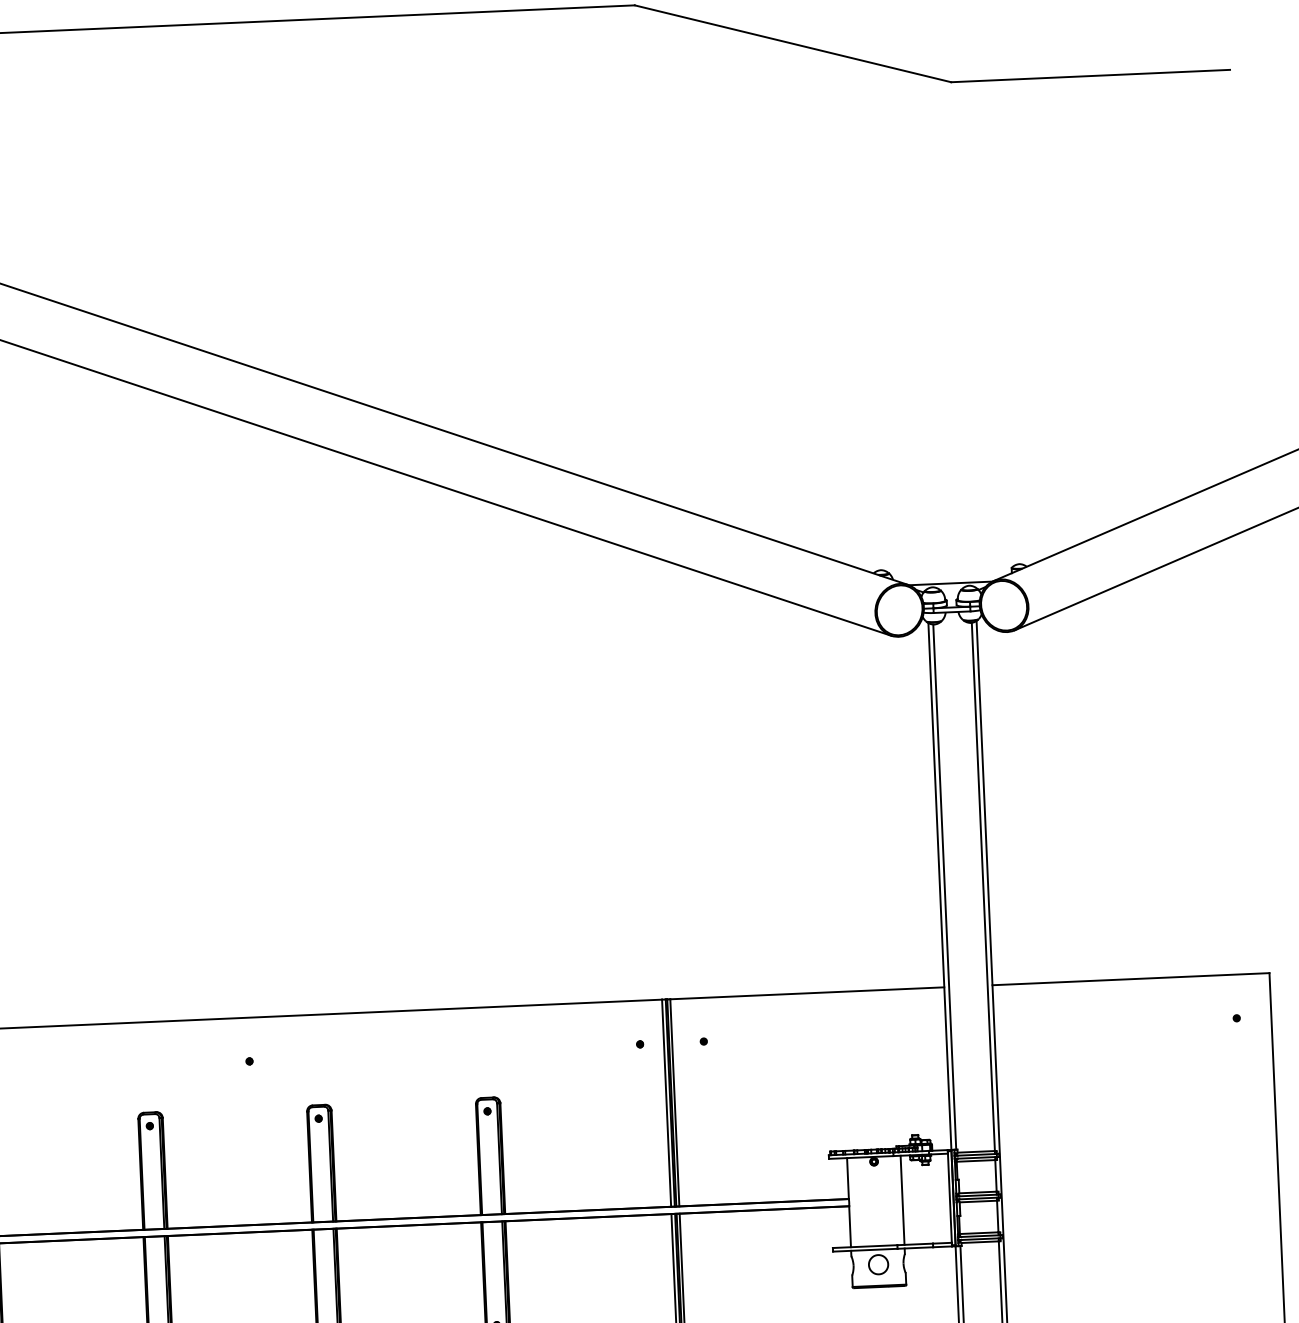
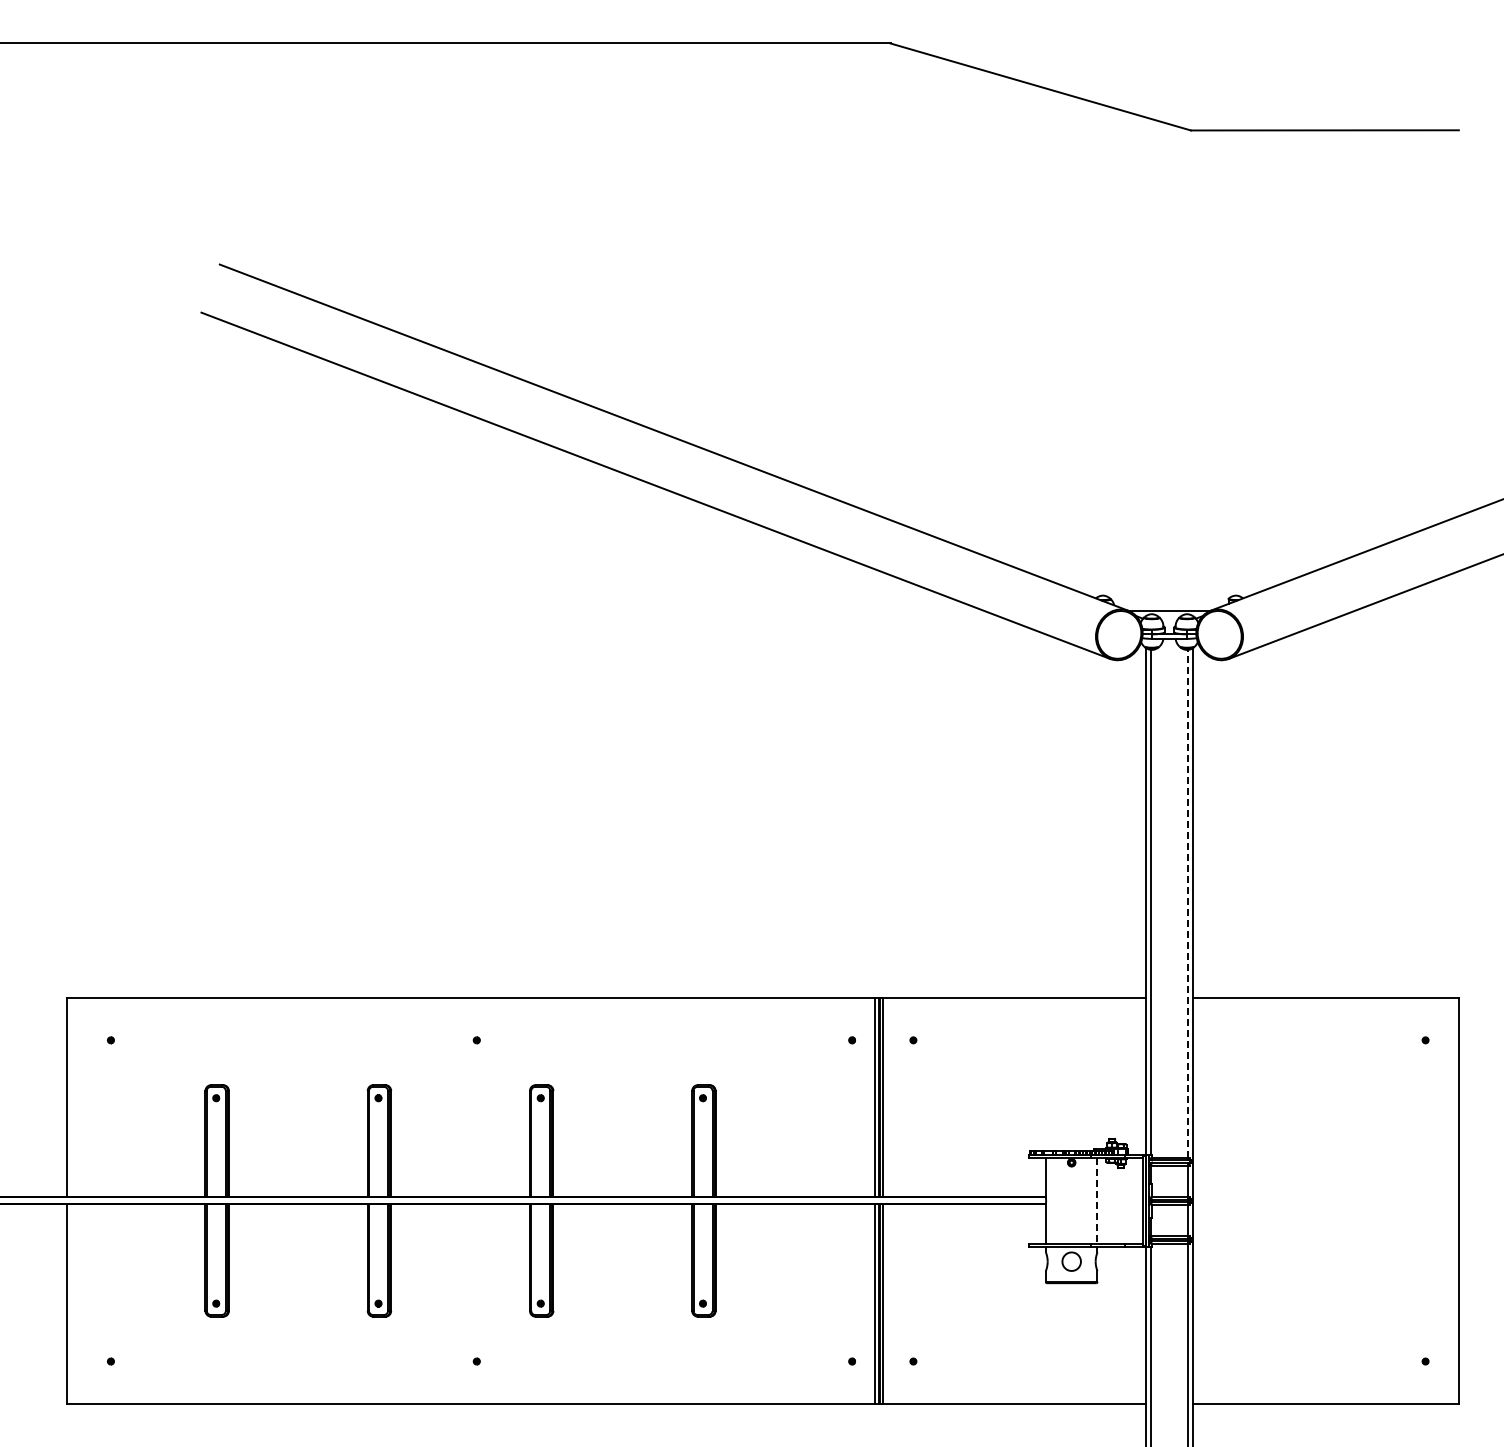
line: (983, 886) -> (1188, 903), solid -> dashed
line: (902, 1199) -> (1097, 1200), solid -> dashed

